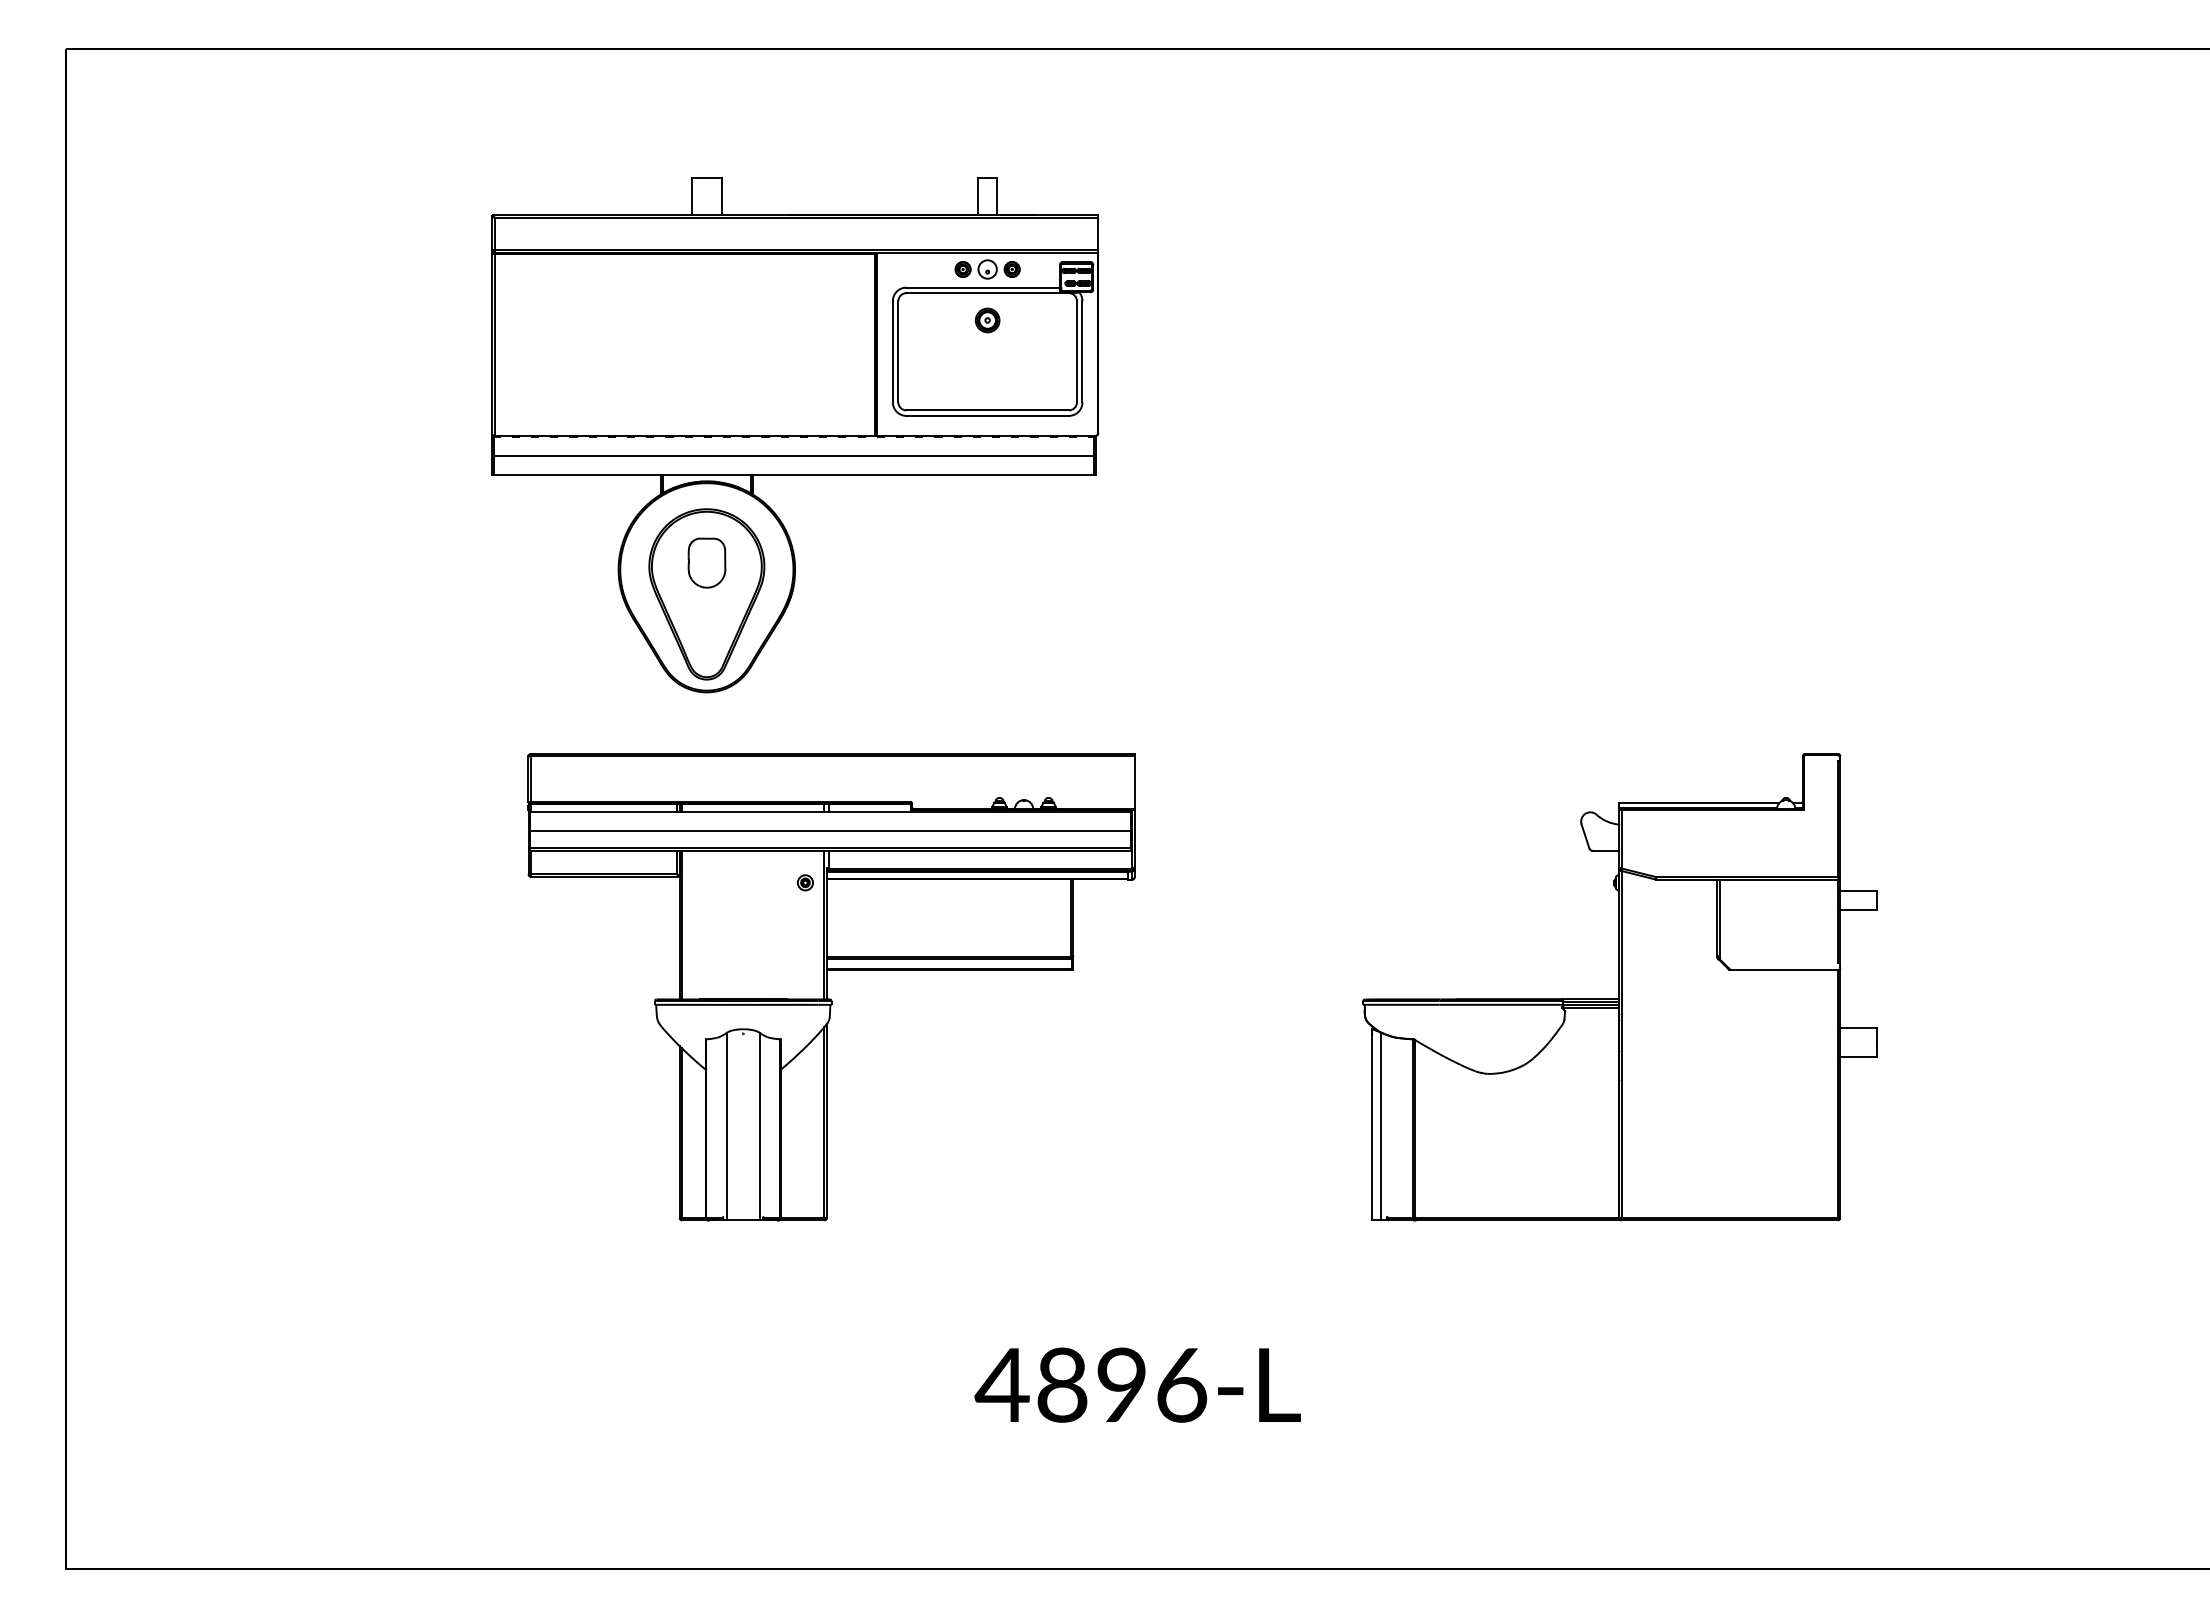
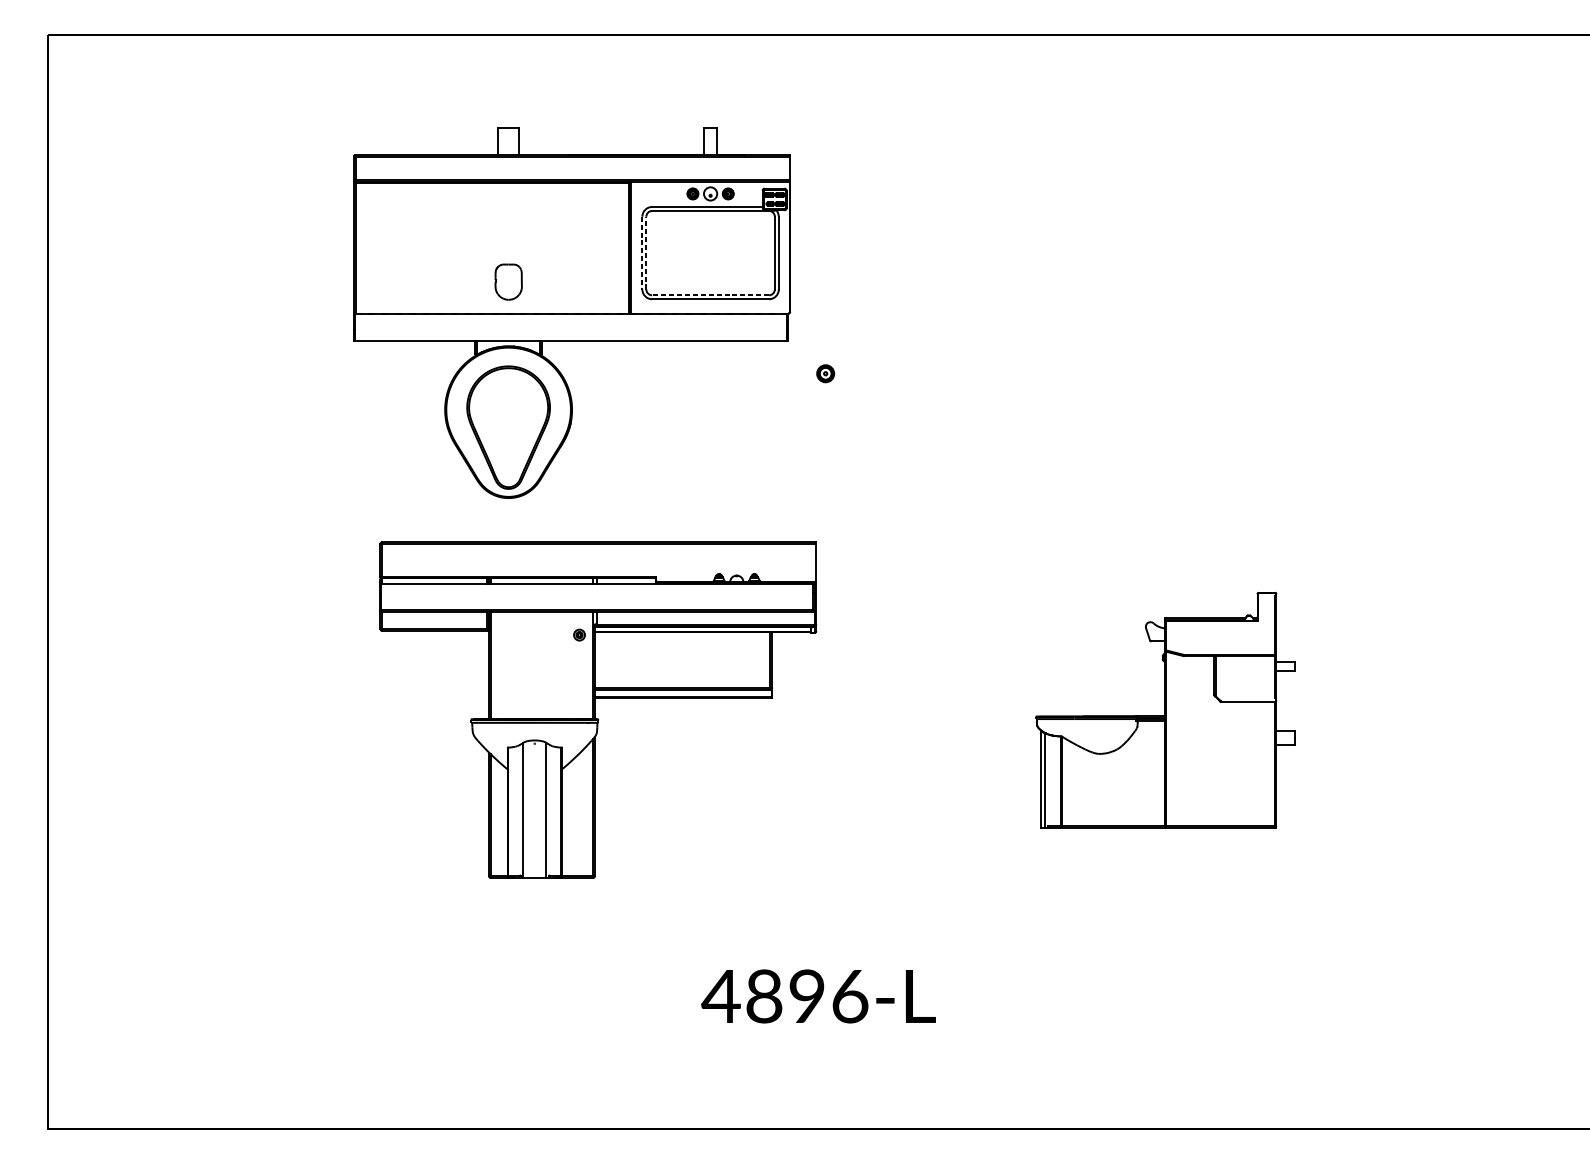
part: (987, 320) -> (825, 373), moved
line: (892, 351) -> (642, 252), solid -> dashed
line: (898, 351) -> (646, 252), solid -> dashed
line: (987, 410) -> (710, 295), solid -> dashed
line: (793, 456) -> (570, 328), removed
part: (706, 562) -> (508, 281), moved
line: (829, 830) -> (596, 597), removed
part: (1619, 987) -> (1165, 710), size x0.7

